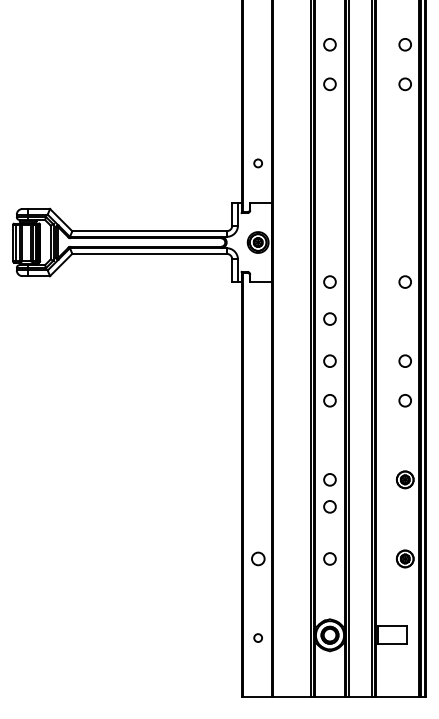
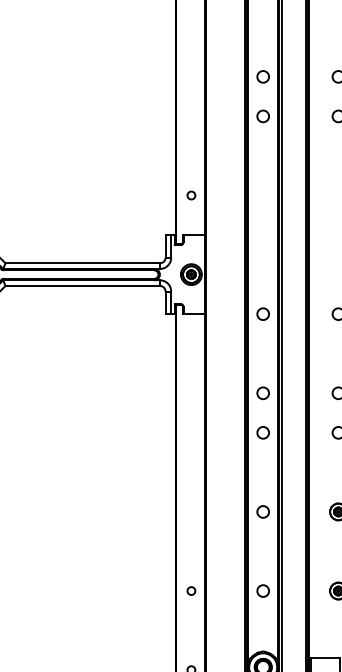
circle: (329, 318) -> (262, 350), removed
circle: (329, 506) -> (262, 538), removed
circle: (257, 558) -> (190, 590), size x0.62

